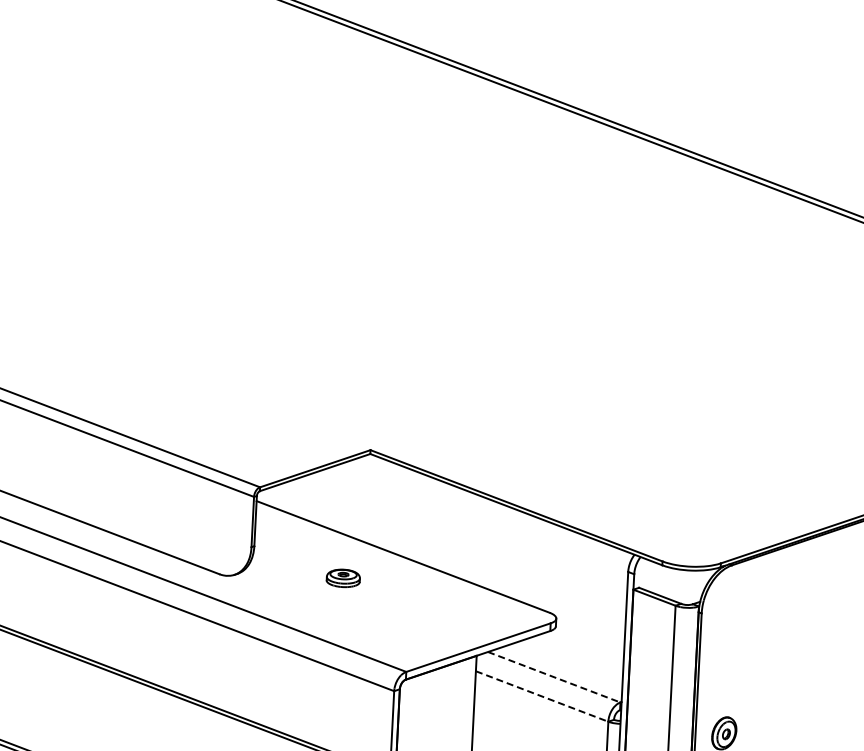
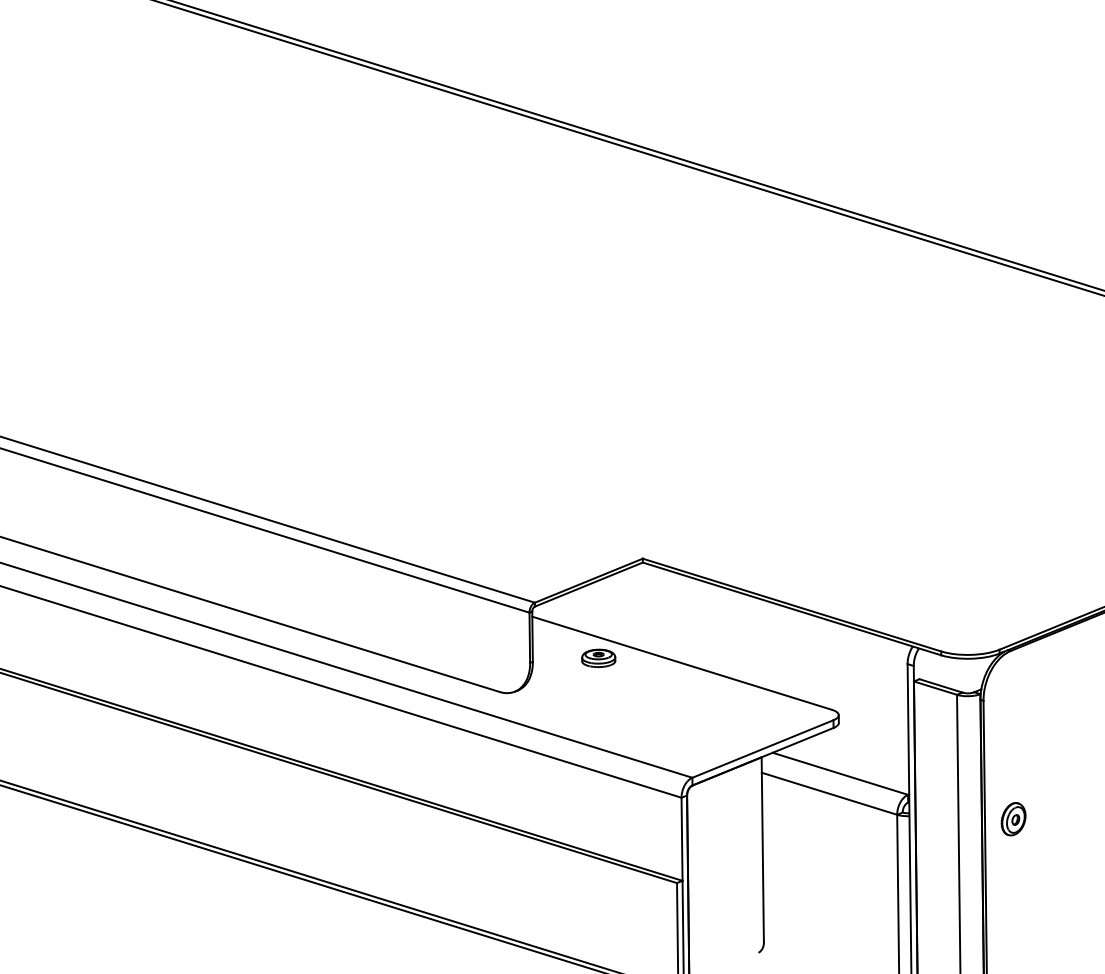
part: (343, 577) -> (598, 657), moved
line: (554, 676) -> (840, 773), dashed -> solid
line: (542, 696) -> (829, 793), dashed -> solid

